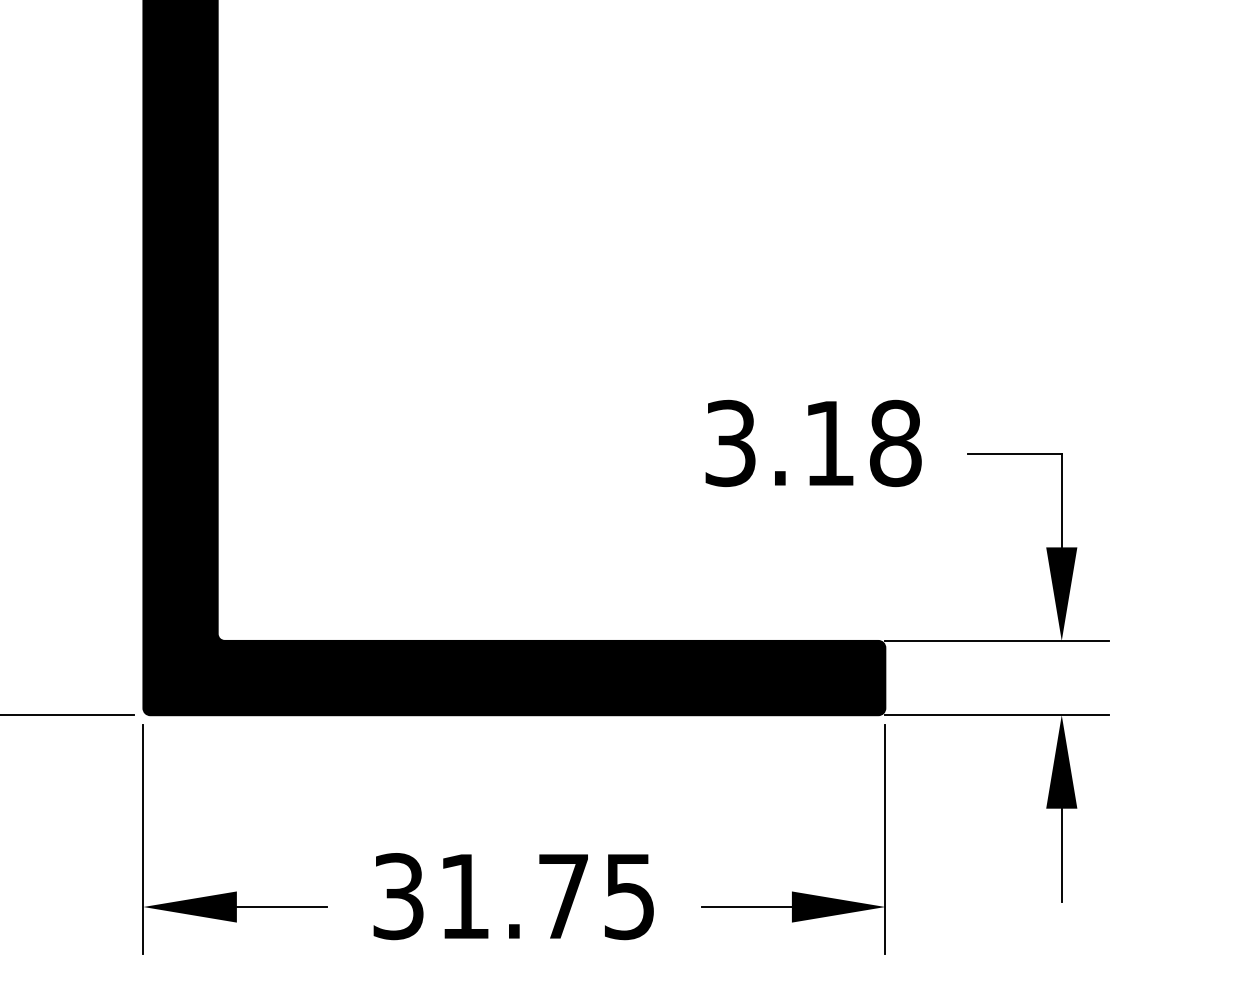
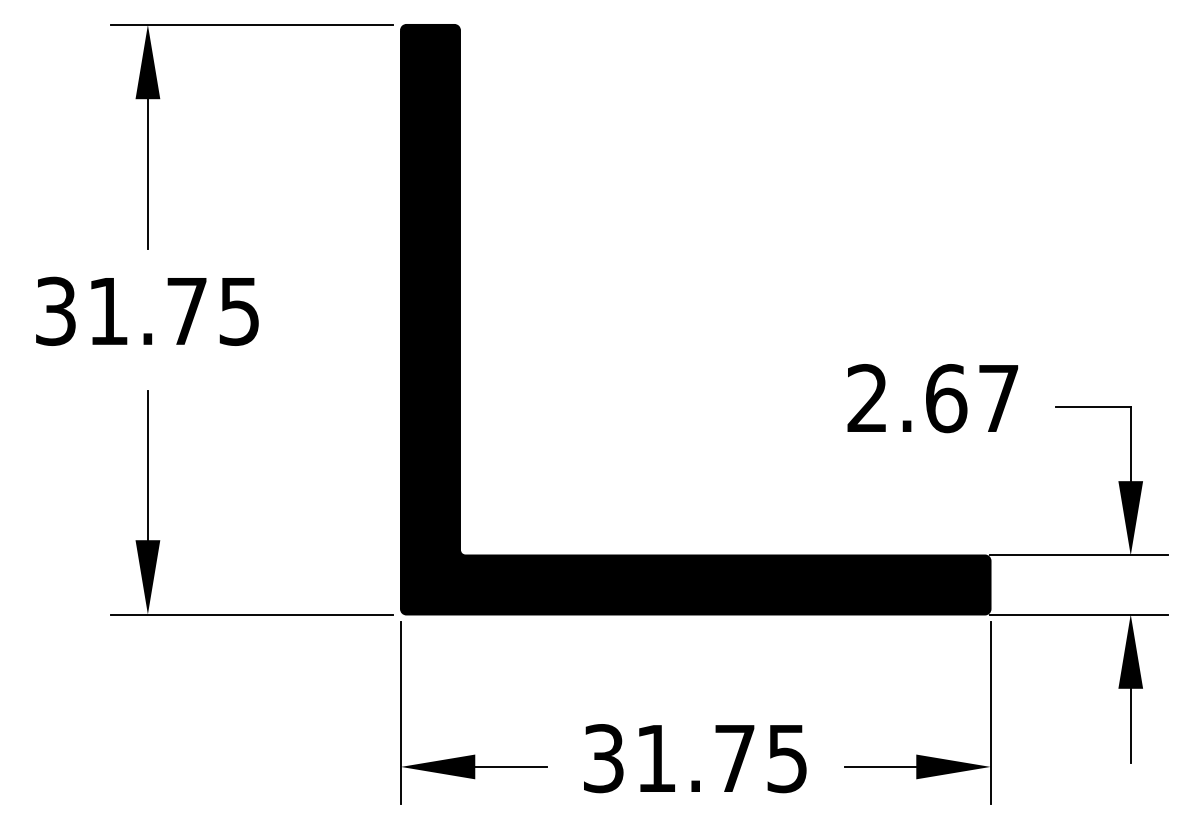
text: (813, 443) -> (933, 398), 3.18 -> 2.67

